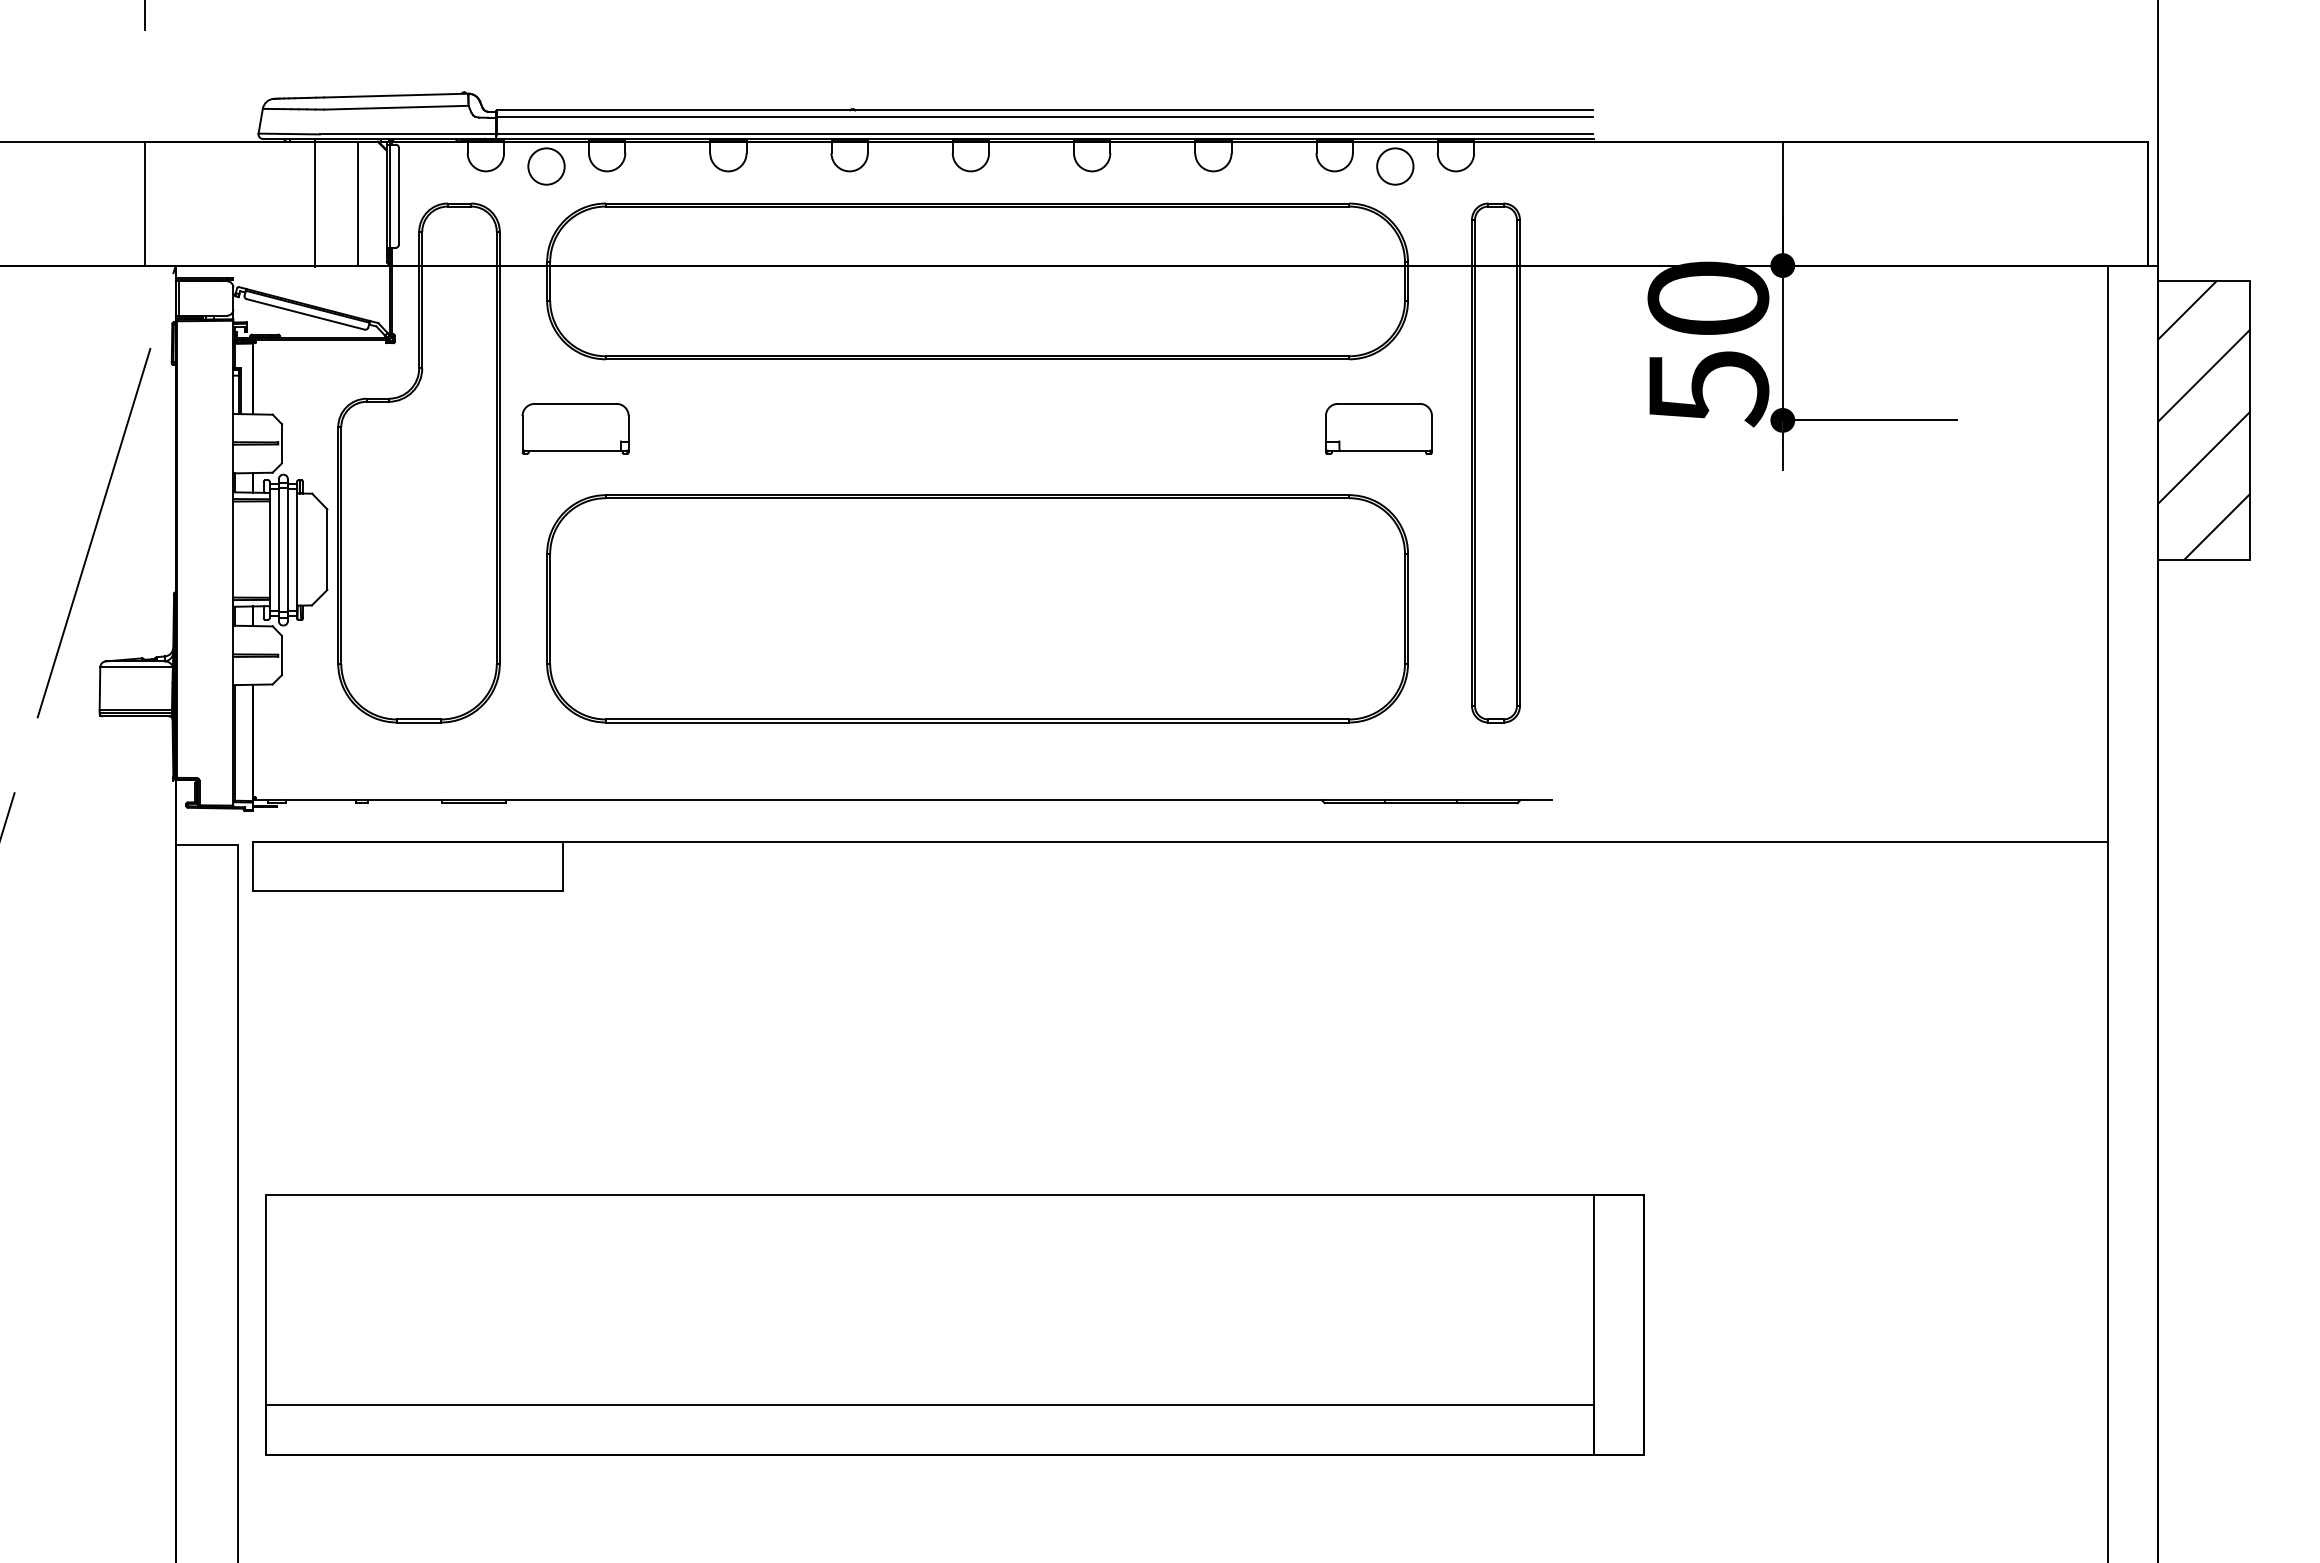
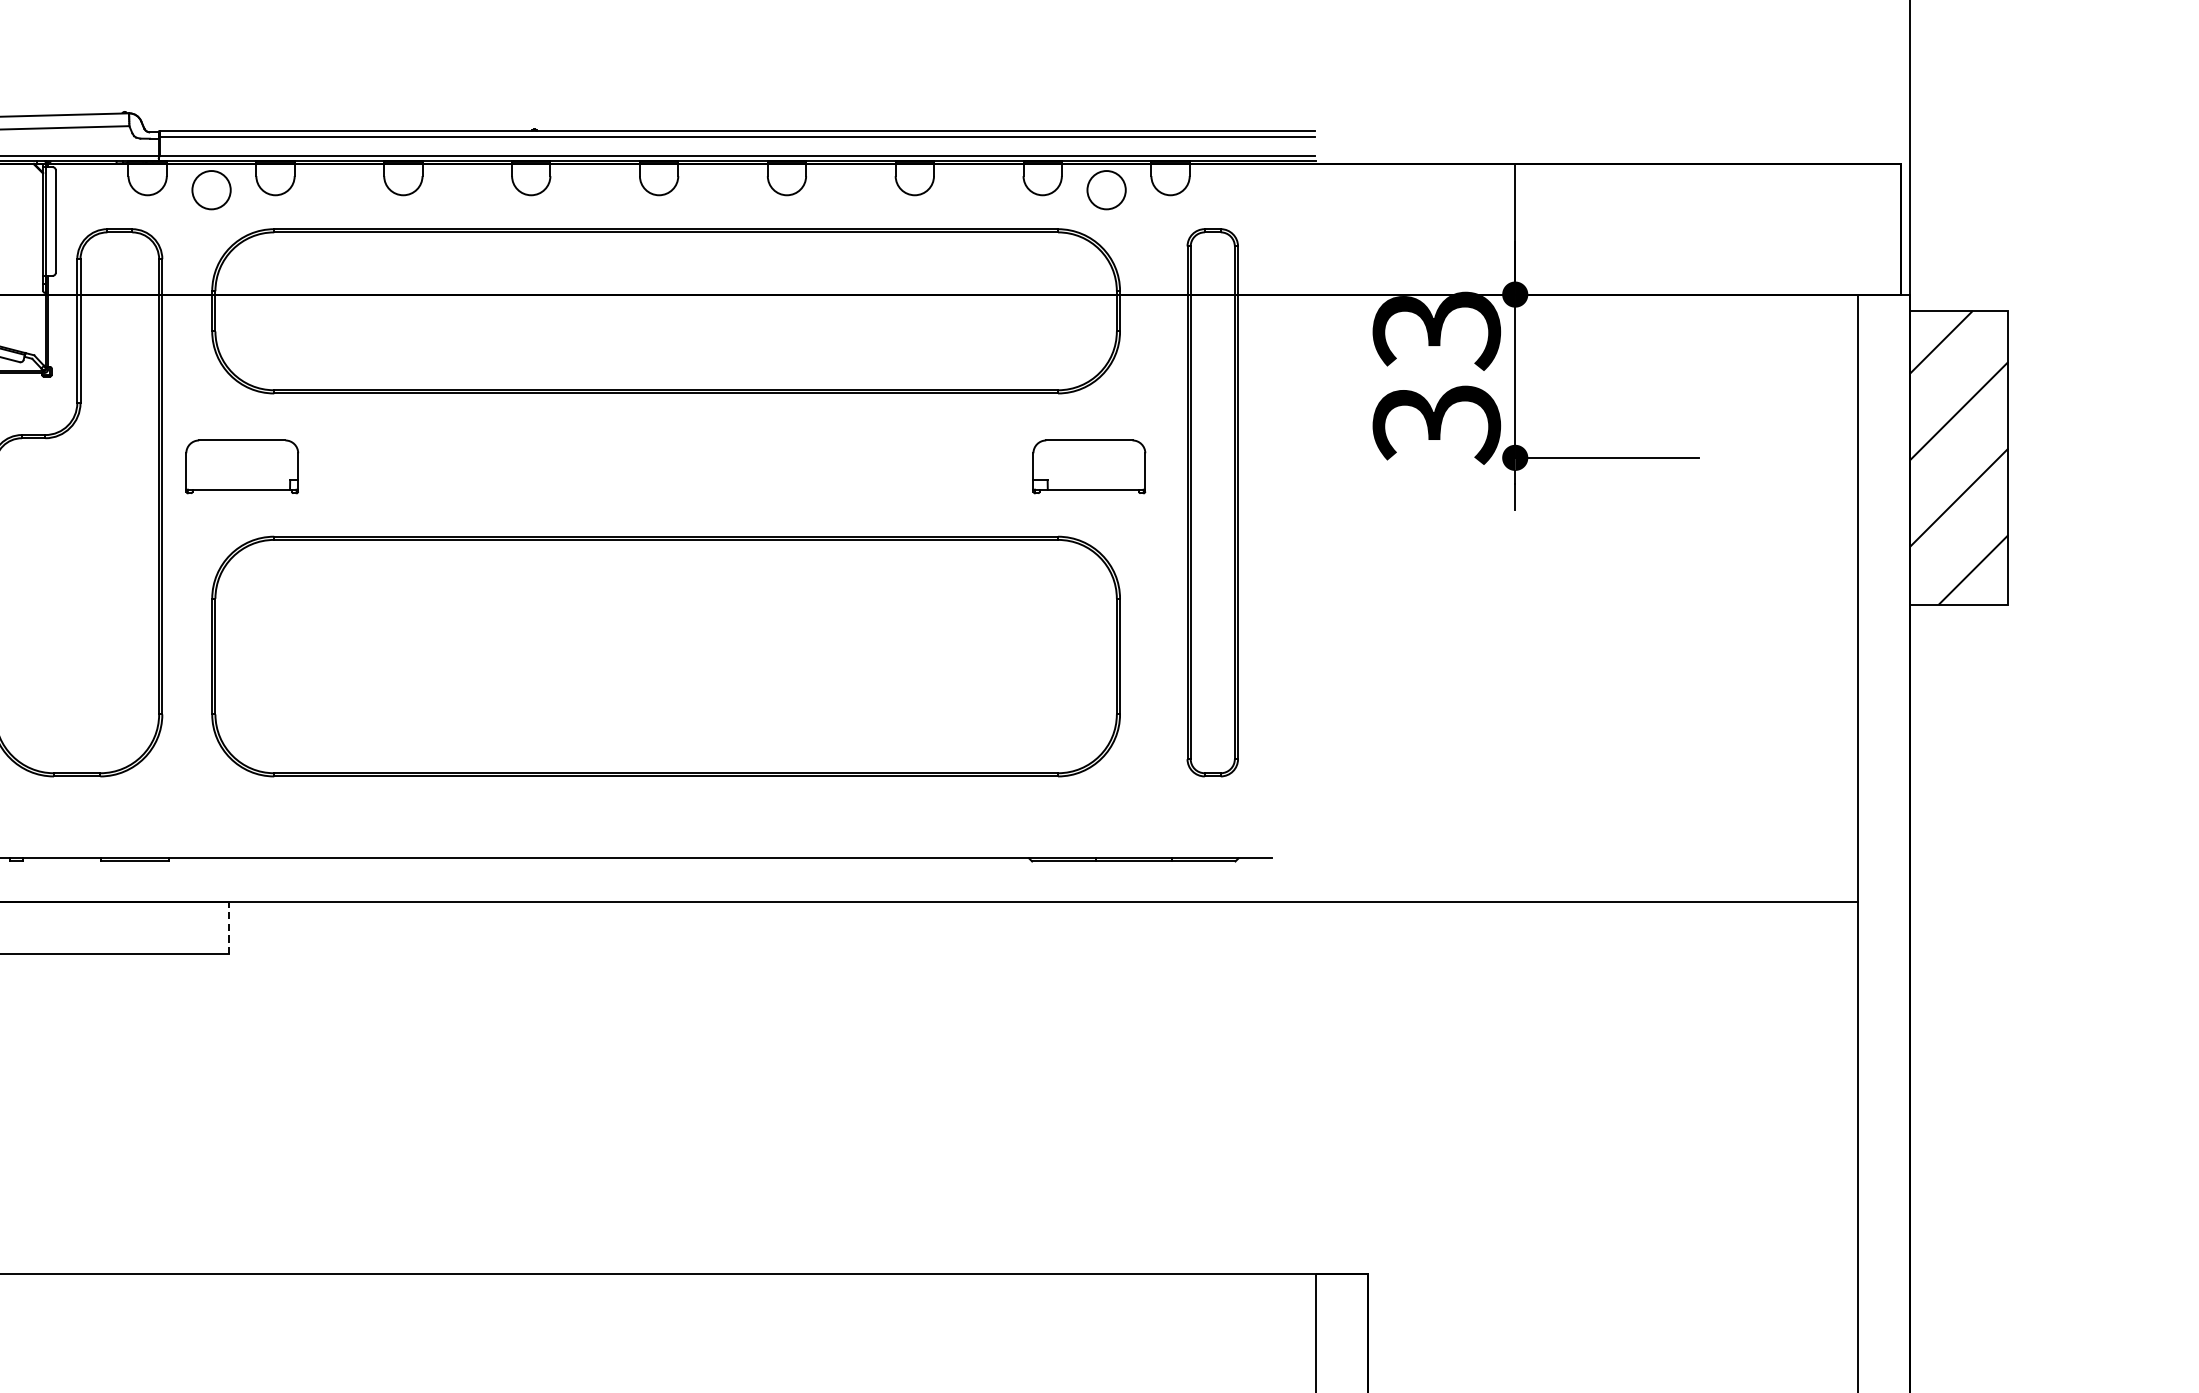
line: (358, 203) -> (13, 229), removed
text: (1708, 344) -> (1436, 377), 50 -> 33
line: (562, 866) -> (228, 928), solid -> dashed

